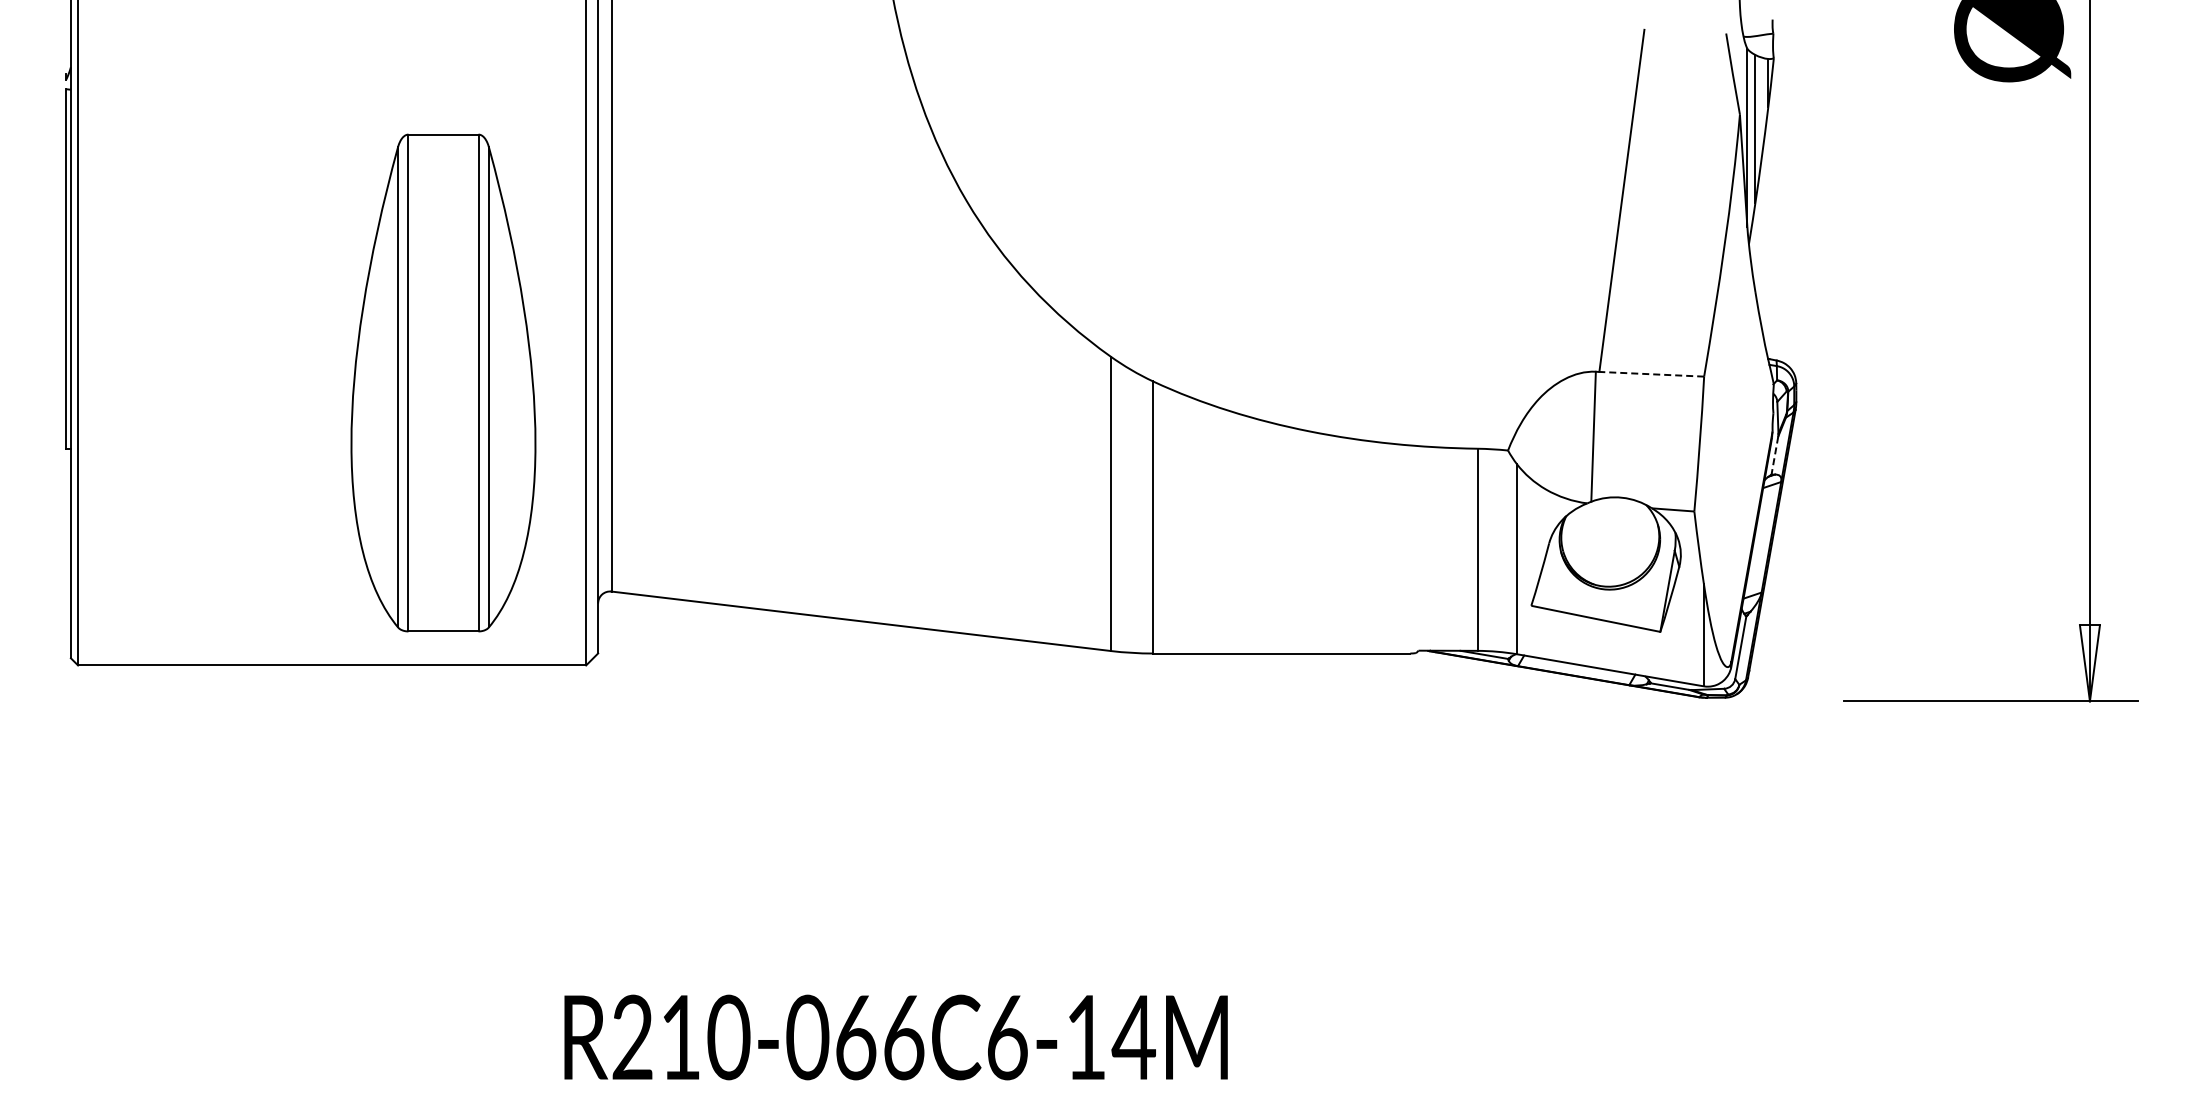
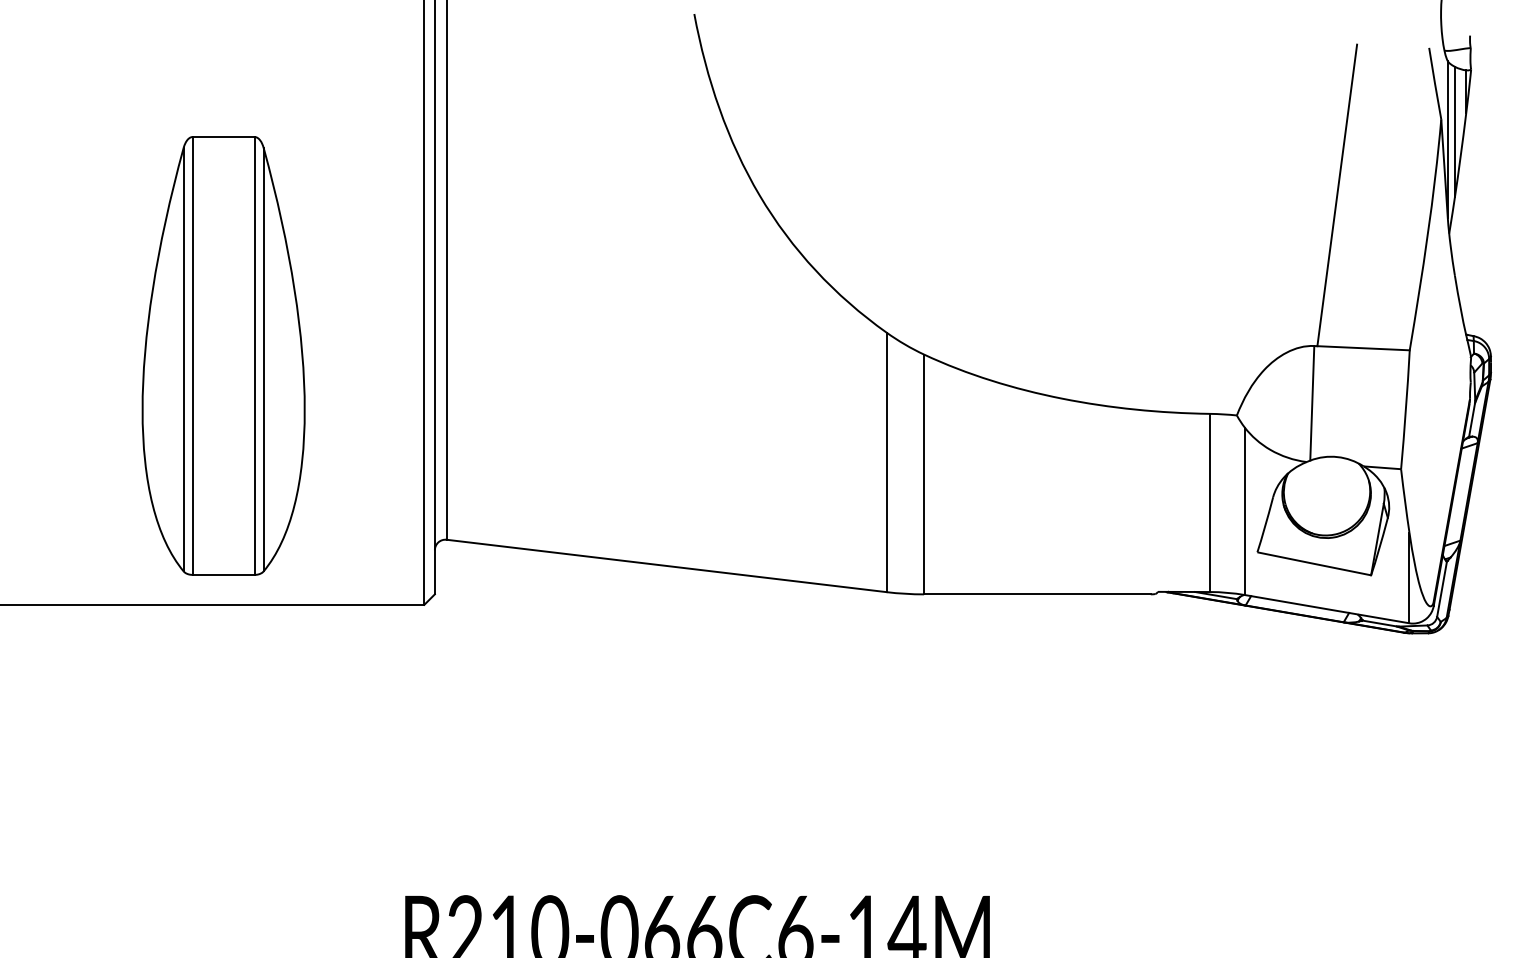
line: (1651, 374) -> (1363, 348), dashed -> solid
part: (443, 382) -> (223, 355), moved
line: (1774, 455) -> (1471, 419), dashed -> solid

